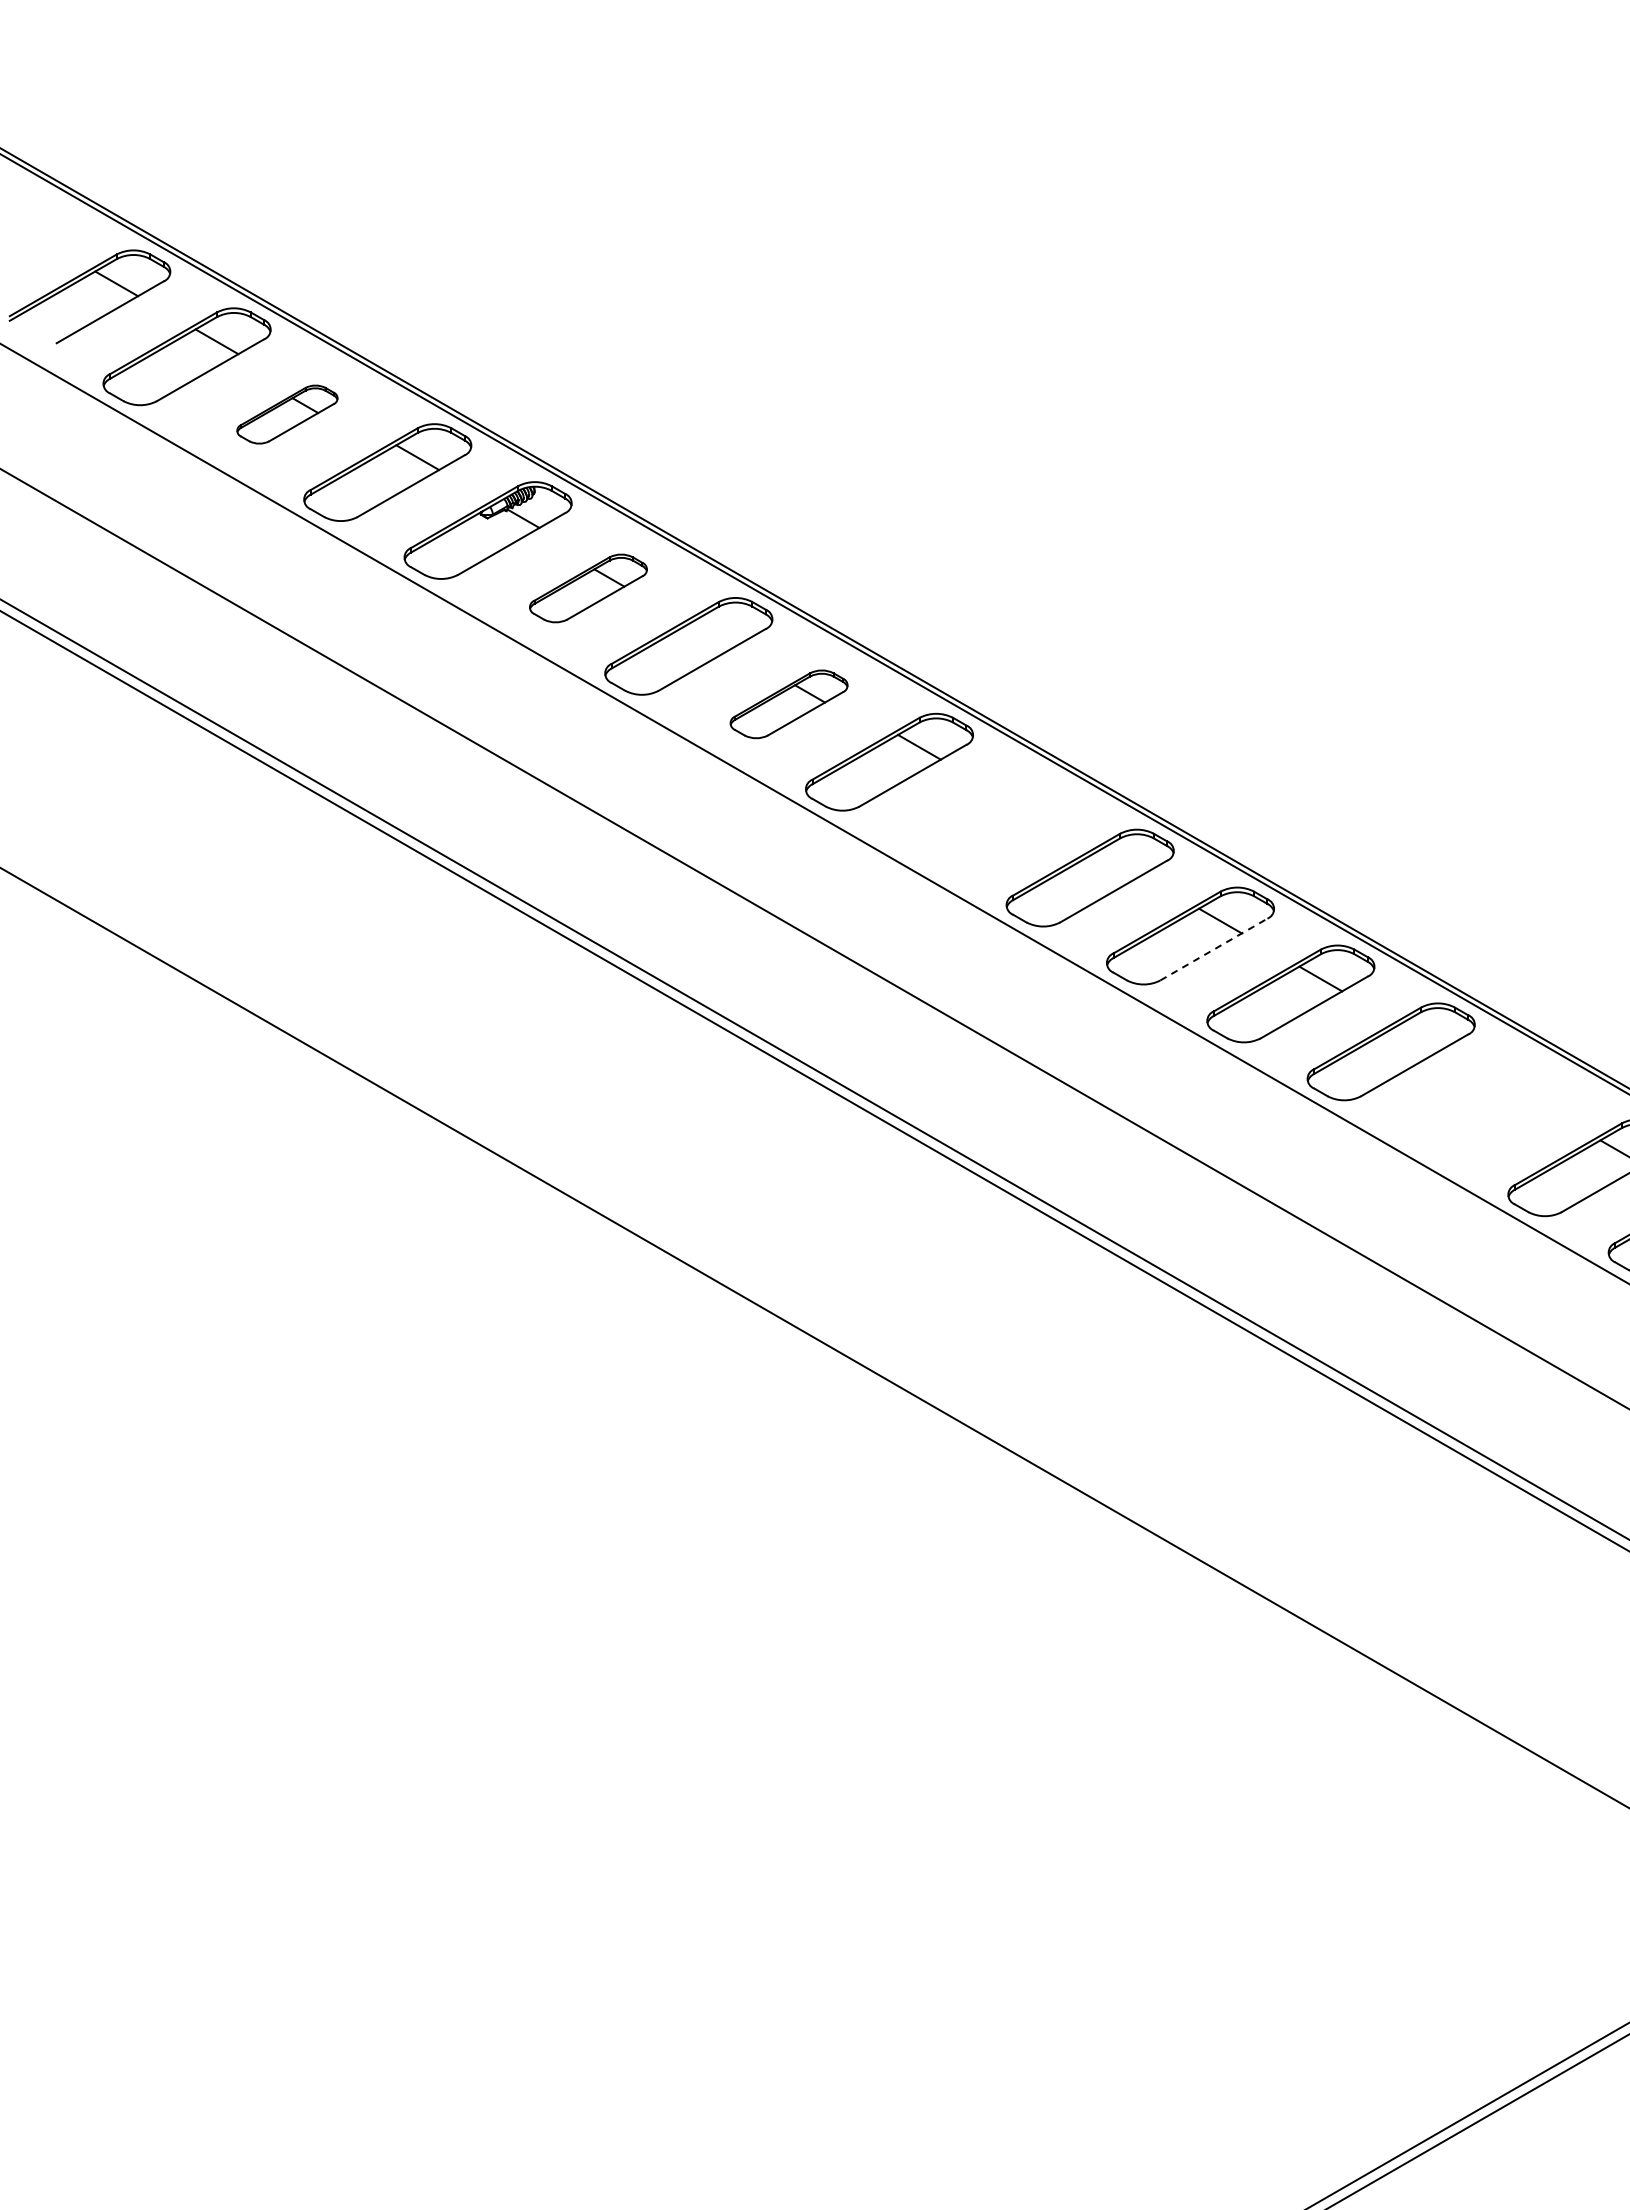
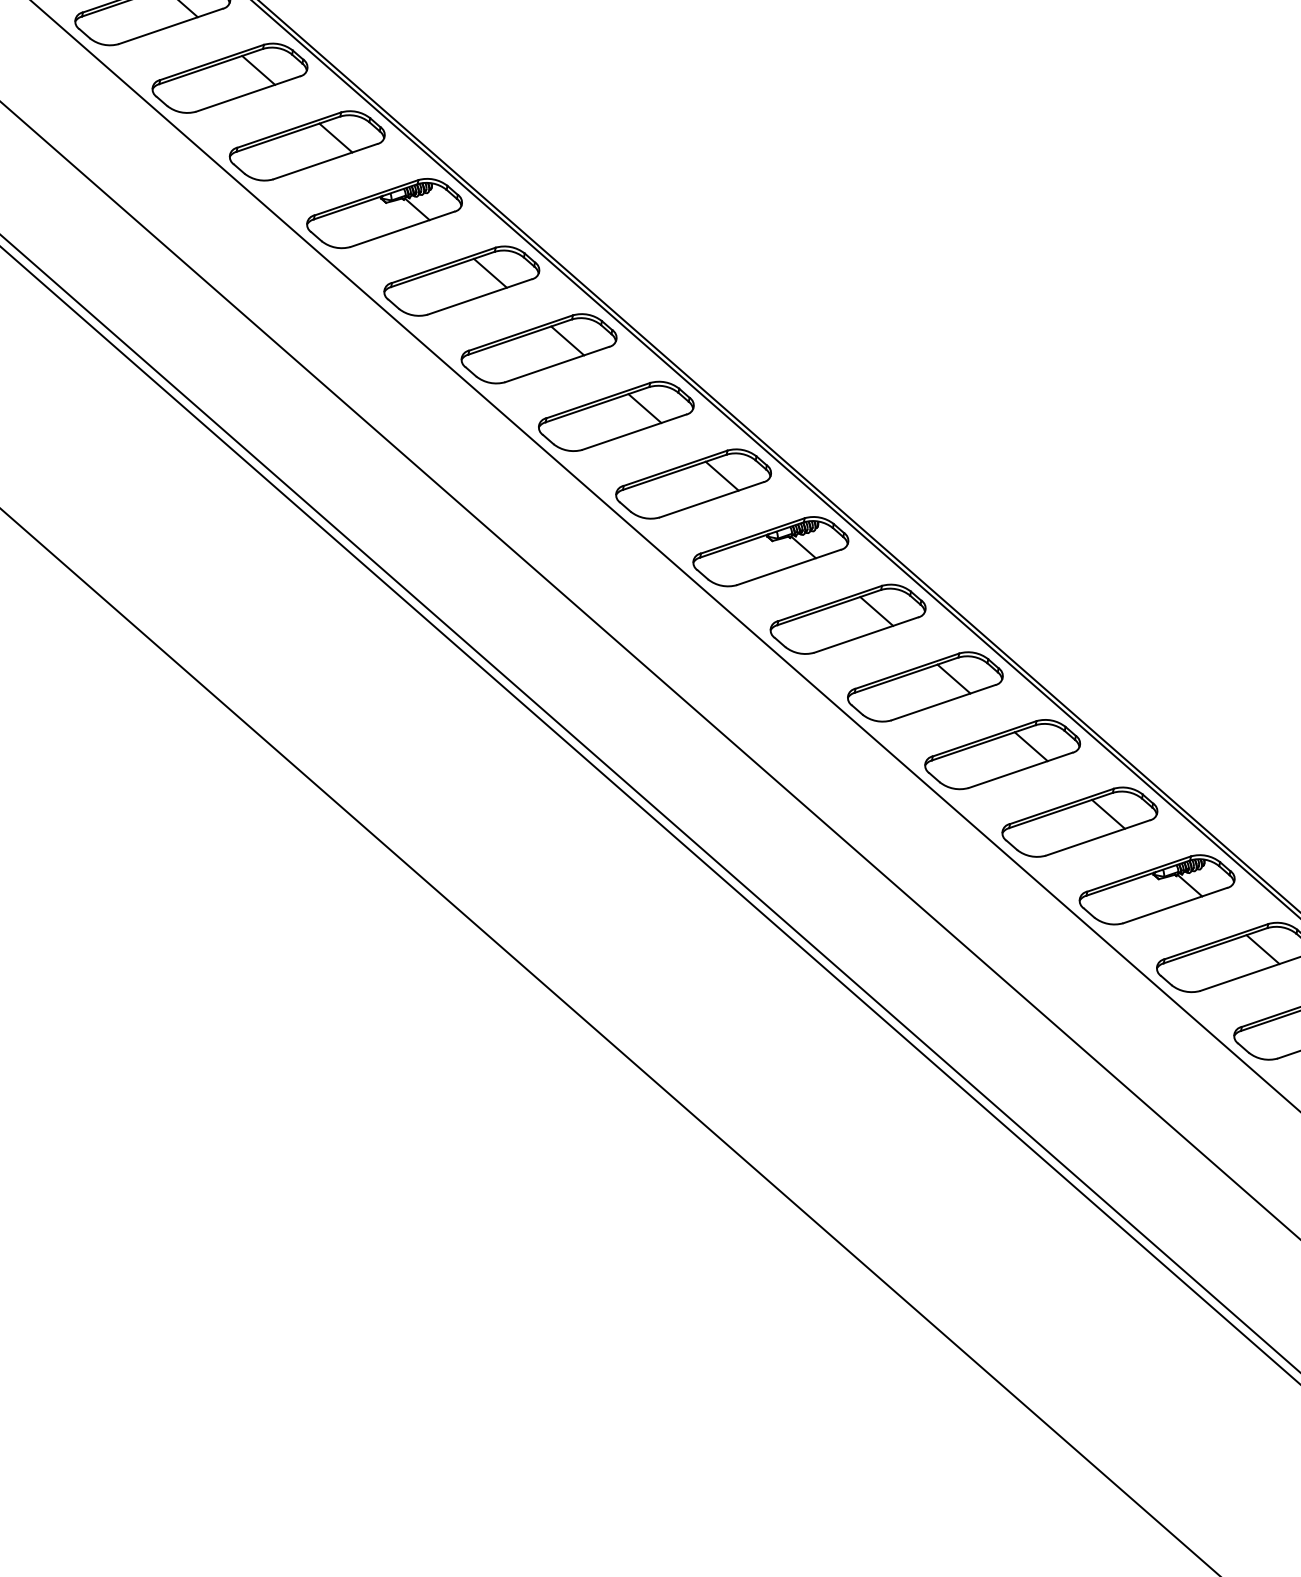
part: (287, 414) -> (230, 78), size x1.67
part: (588, 588) -> (461, 281), size x1.43
line: (718, 631) -> (567, 340), added
part: (788, 704) -> (615, 416), size x1.43
part: (989, 819) -> (770, 551), added
line: (1119, 862) -> (876, 610), added
line: (1213, 949) -> (943, 702), dashed -> solid
line: (1420, 1036) -> (1108, 813), added
part: (1491, 1109) -> (1157, 889), added

